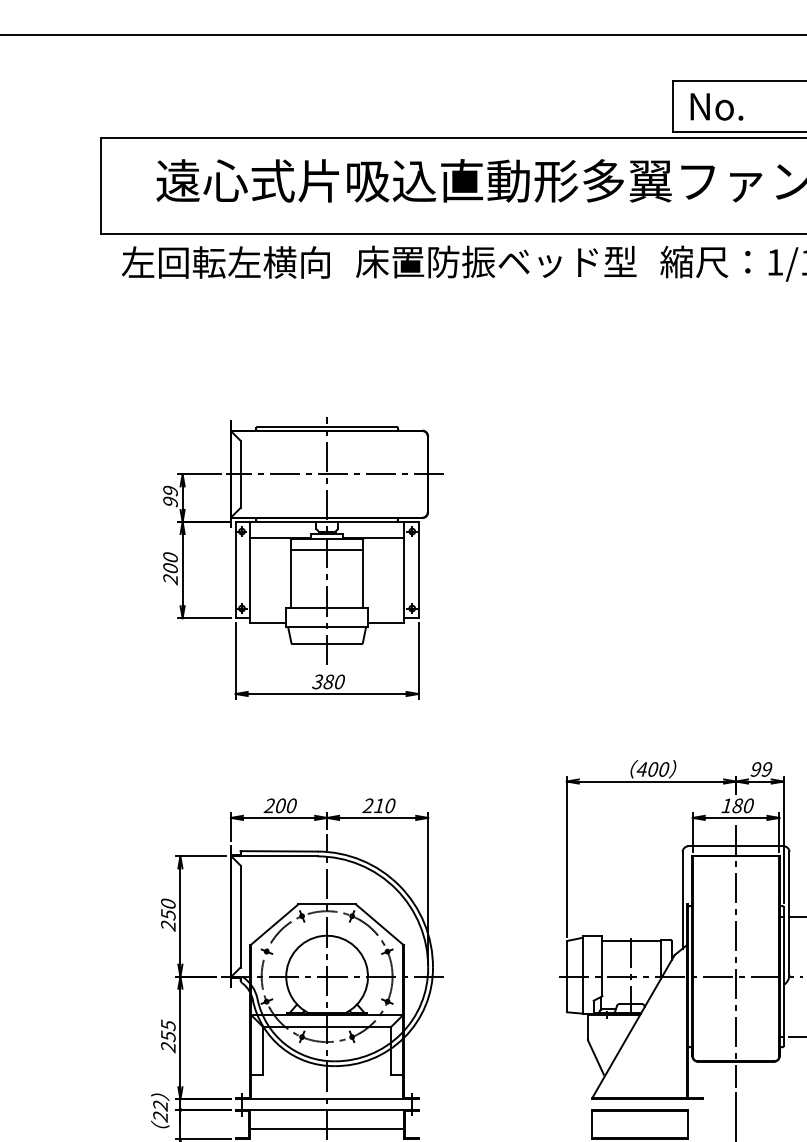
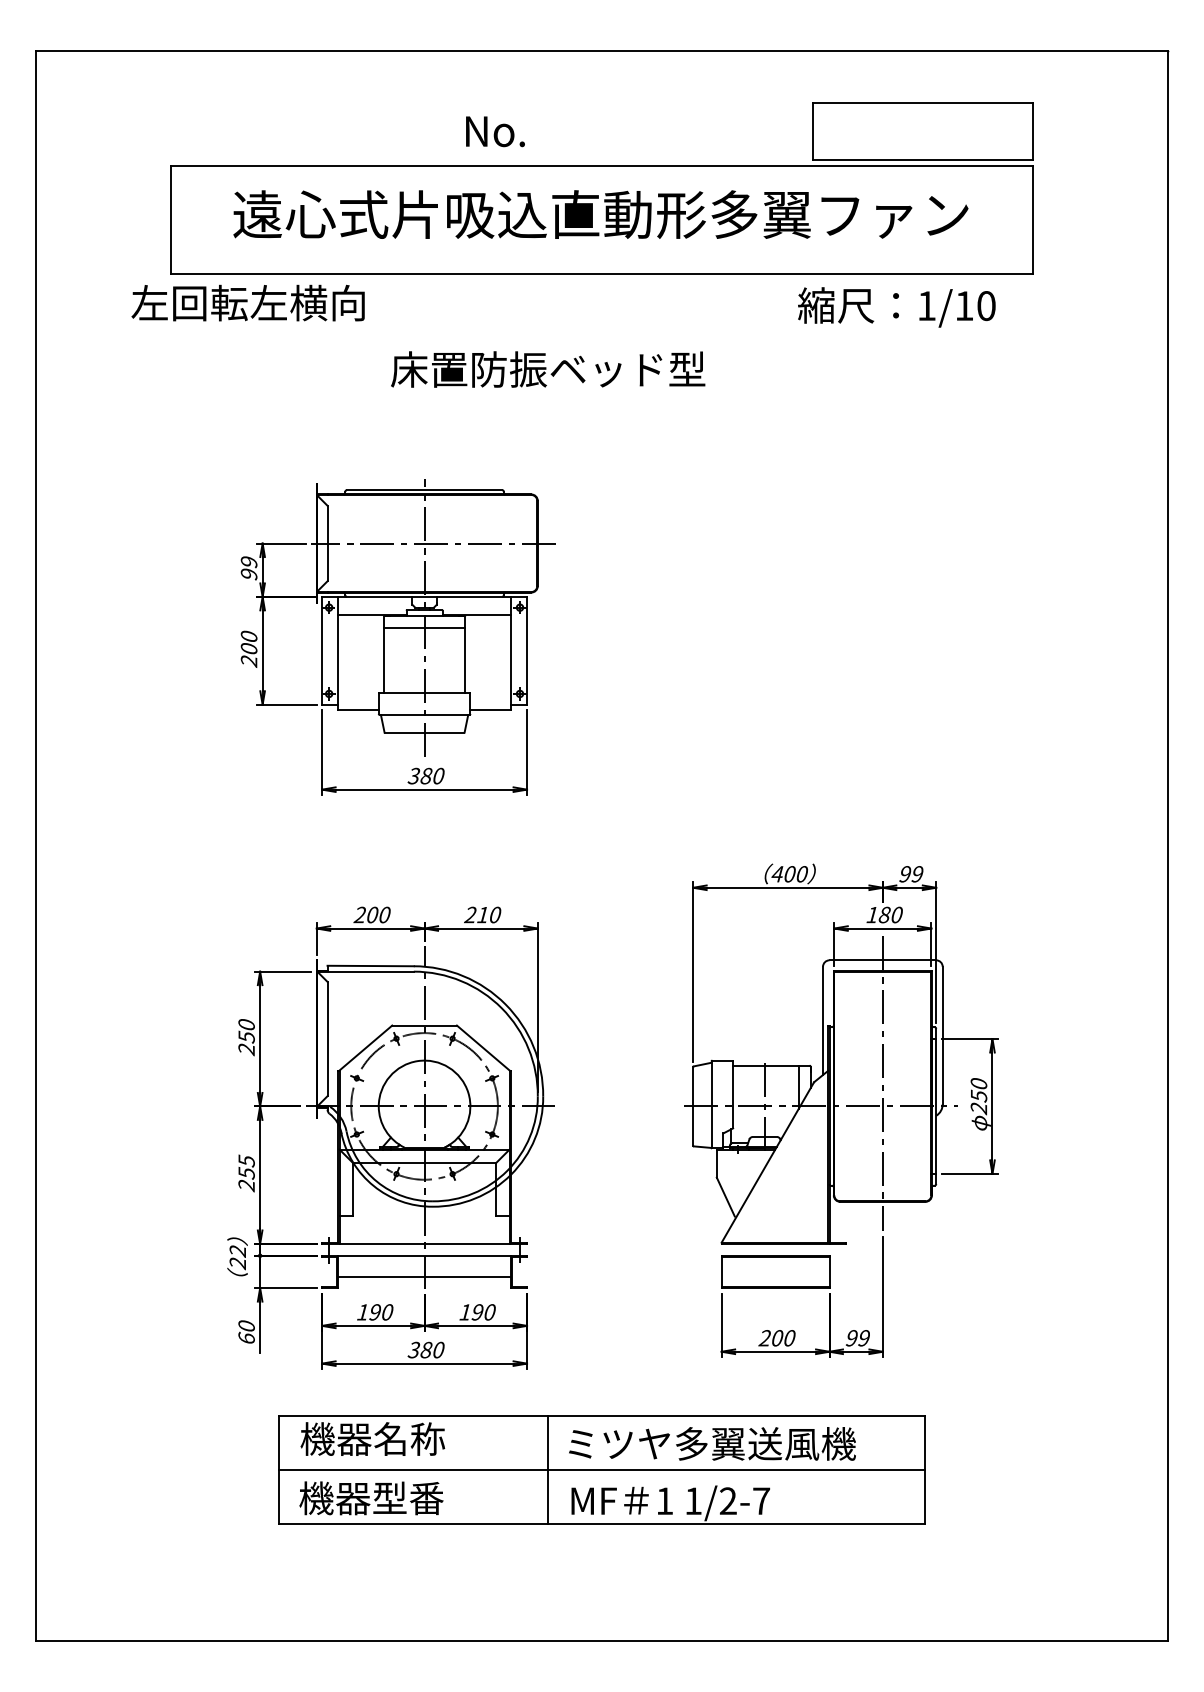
text: (716, 106) -> (495, 131), moved
text: (225, 261) -> (247, 302), moved
text: (496, 261) -> (548, 369), moved

